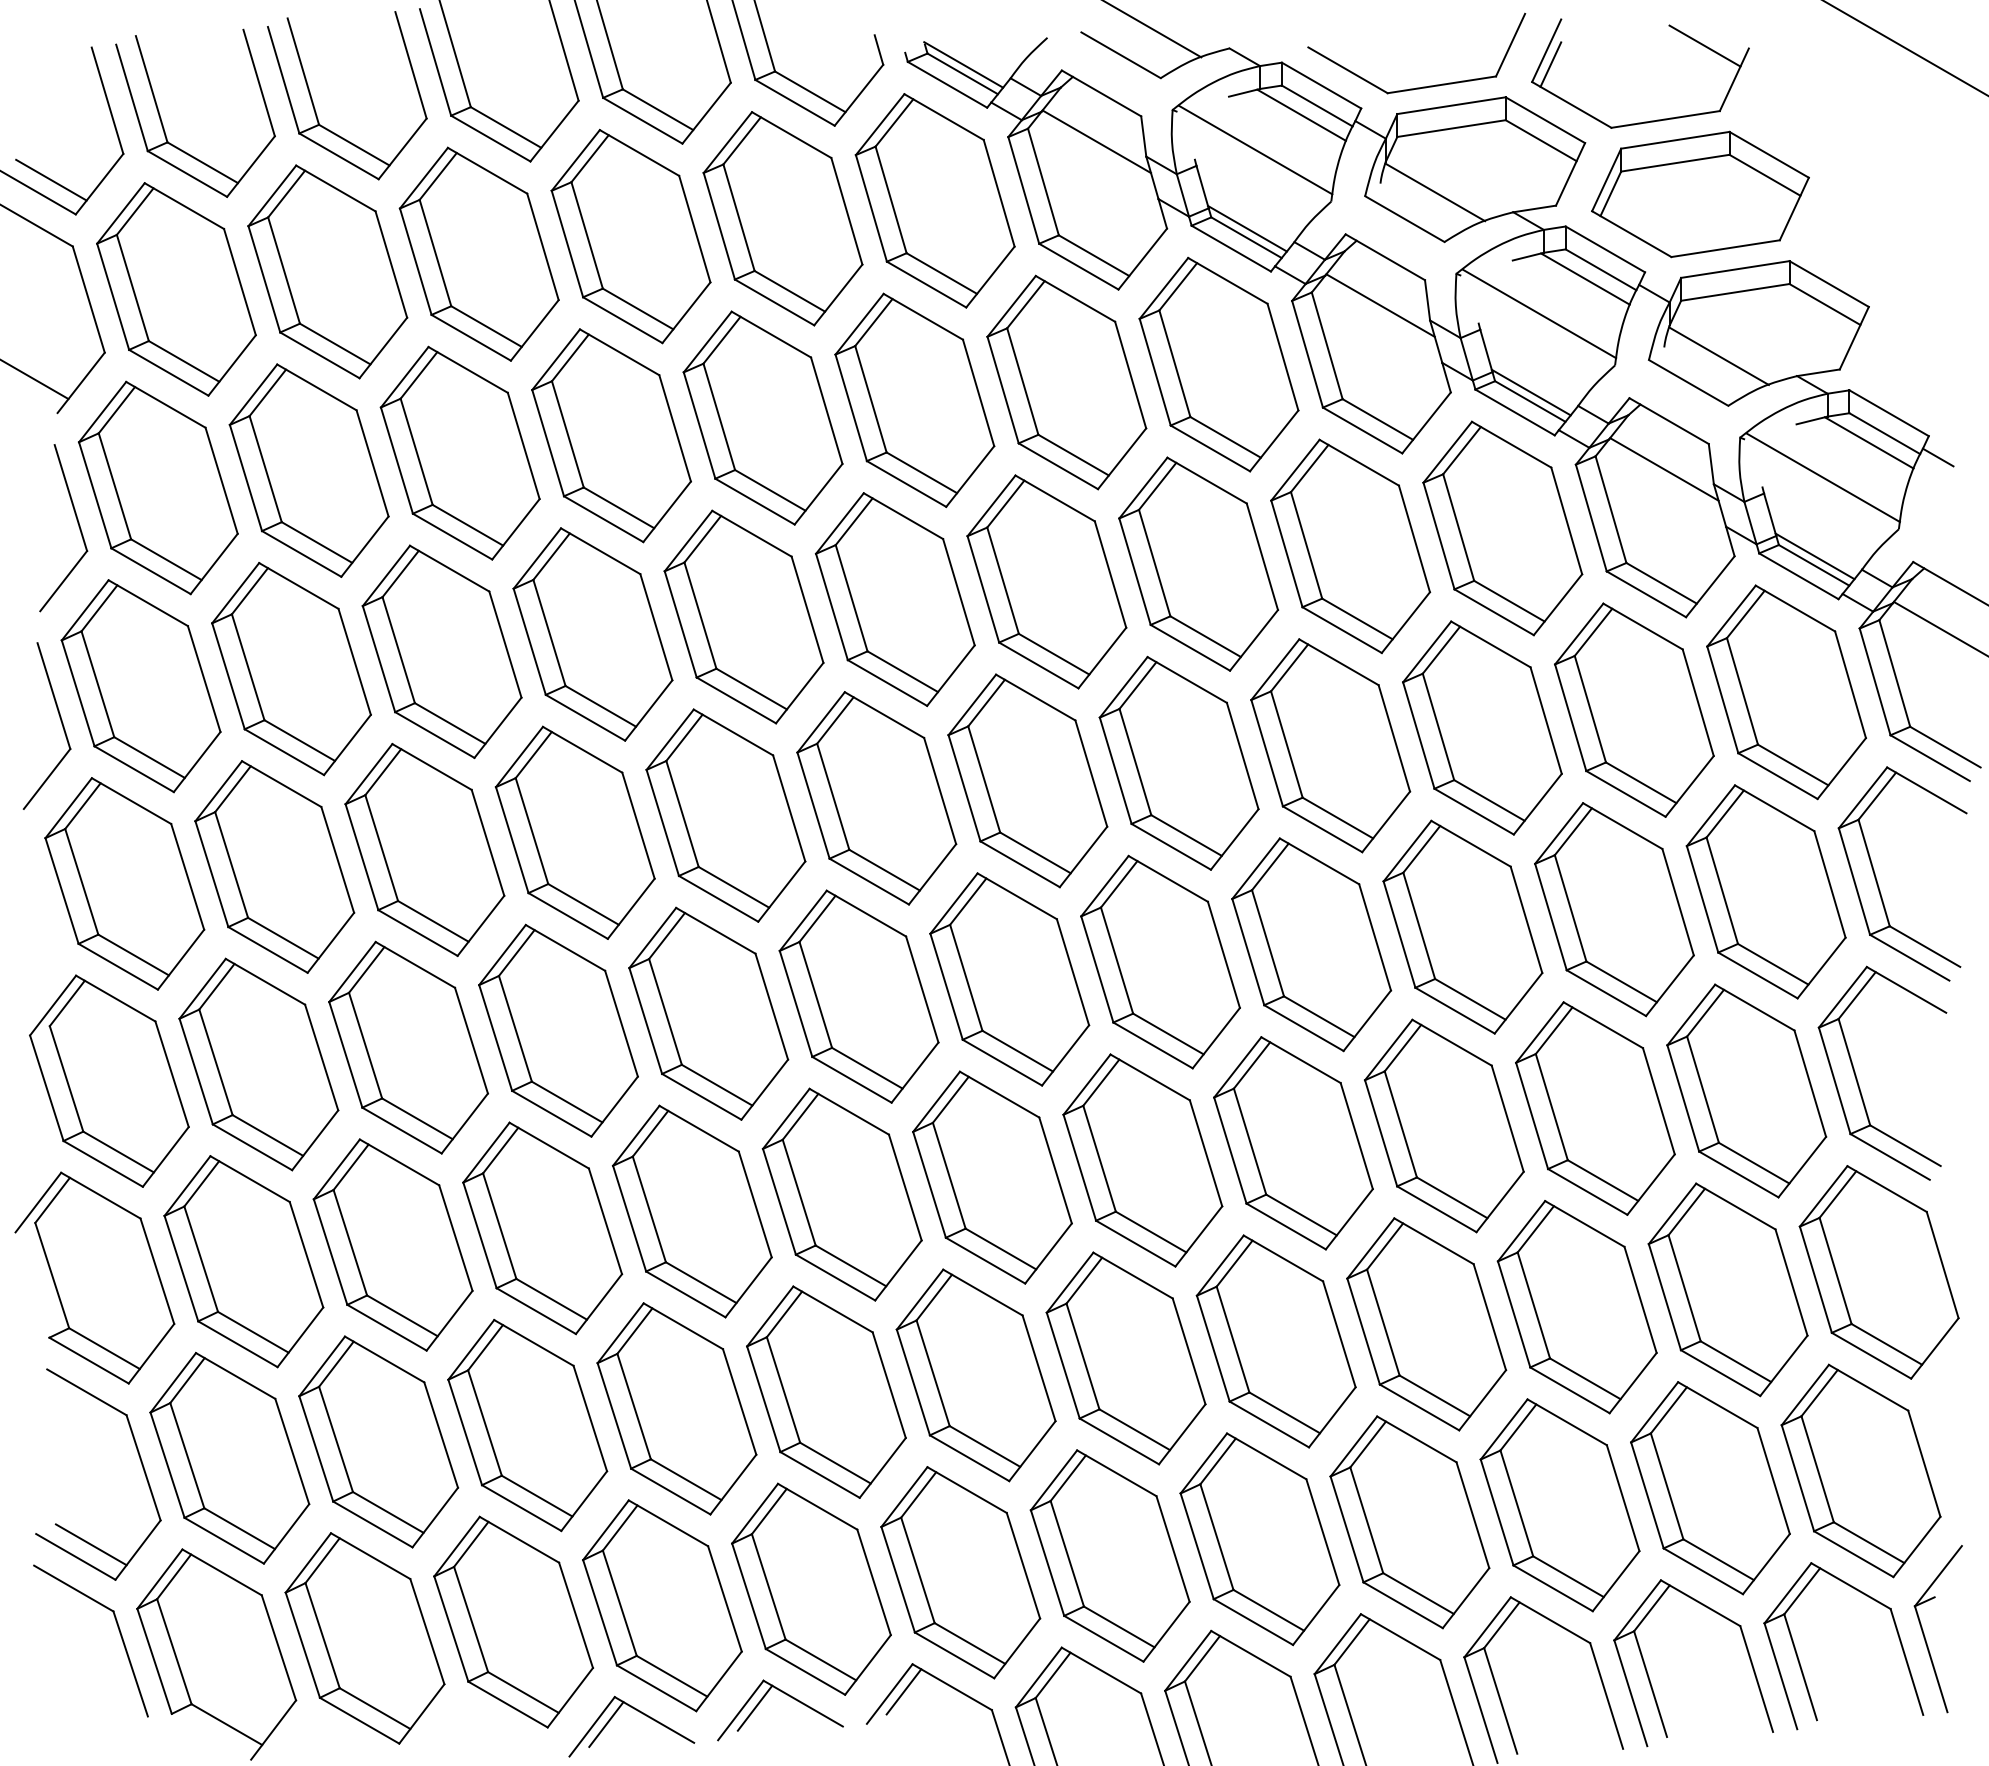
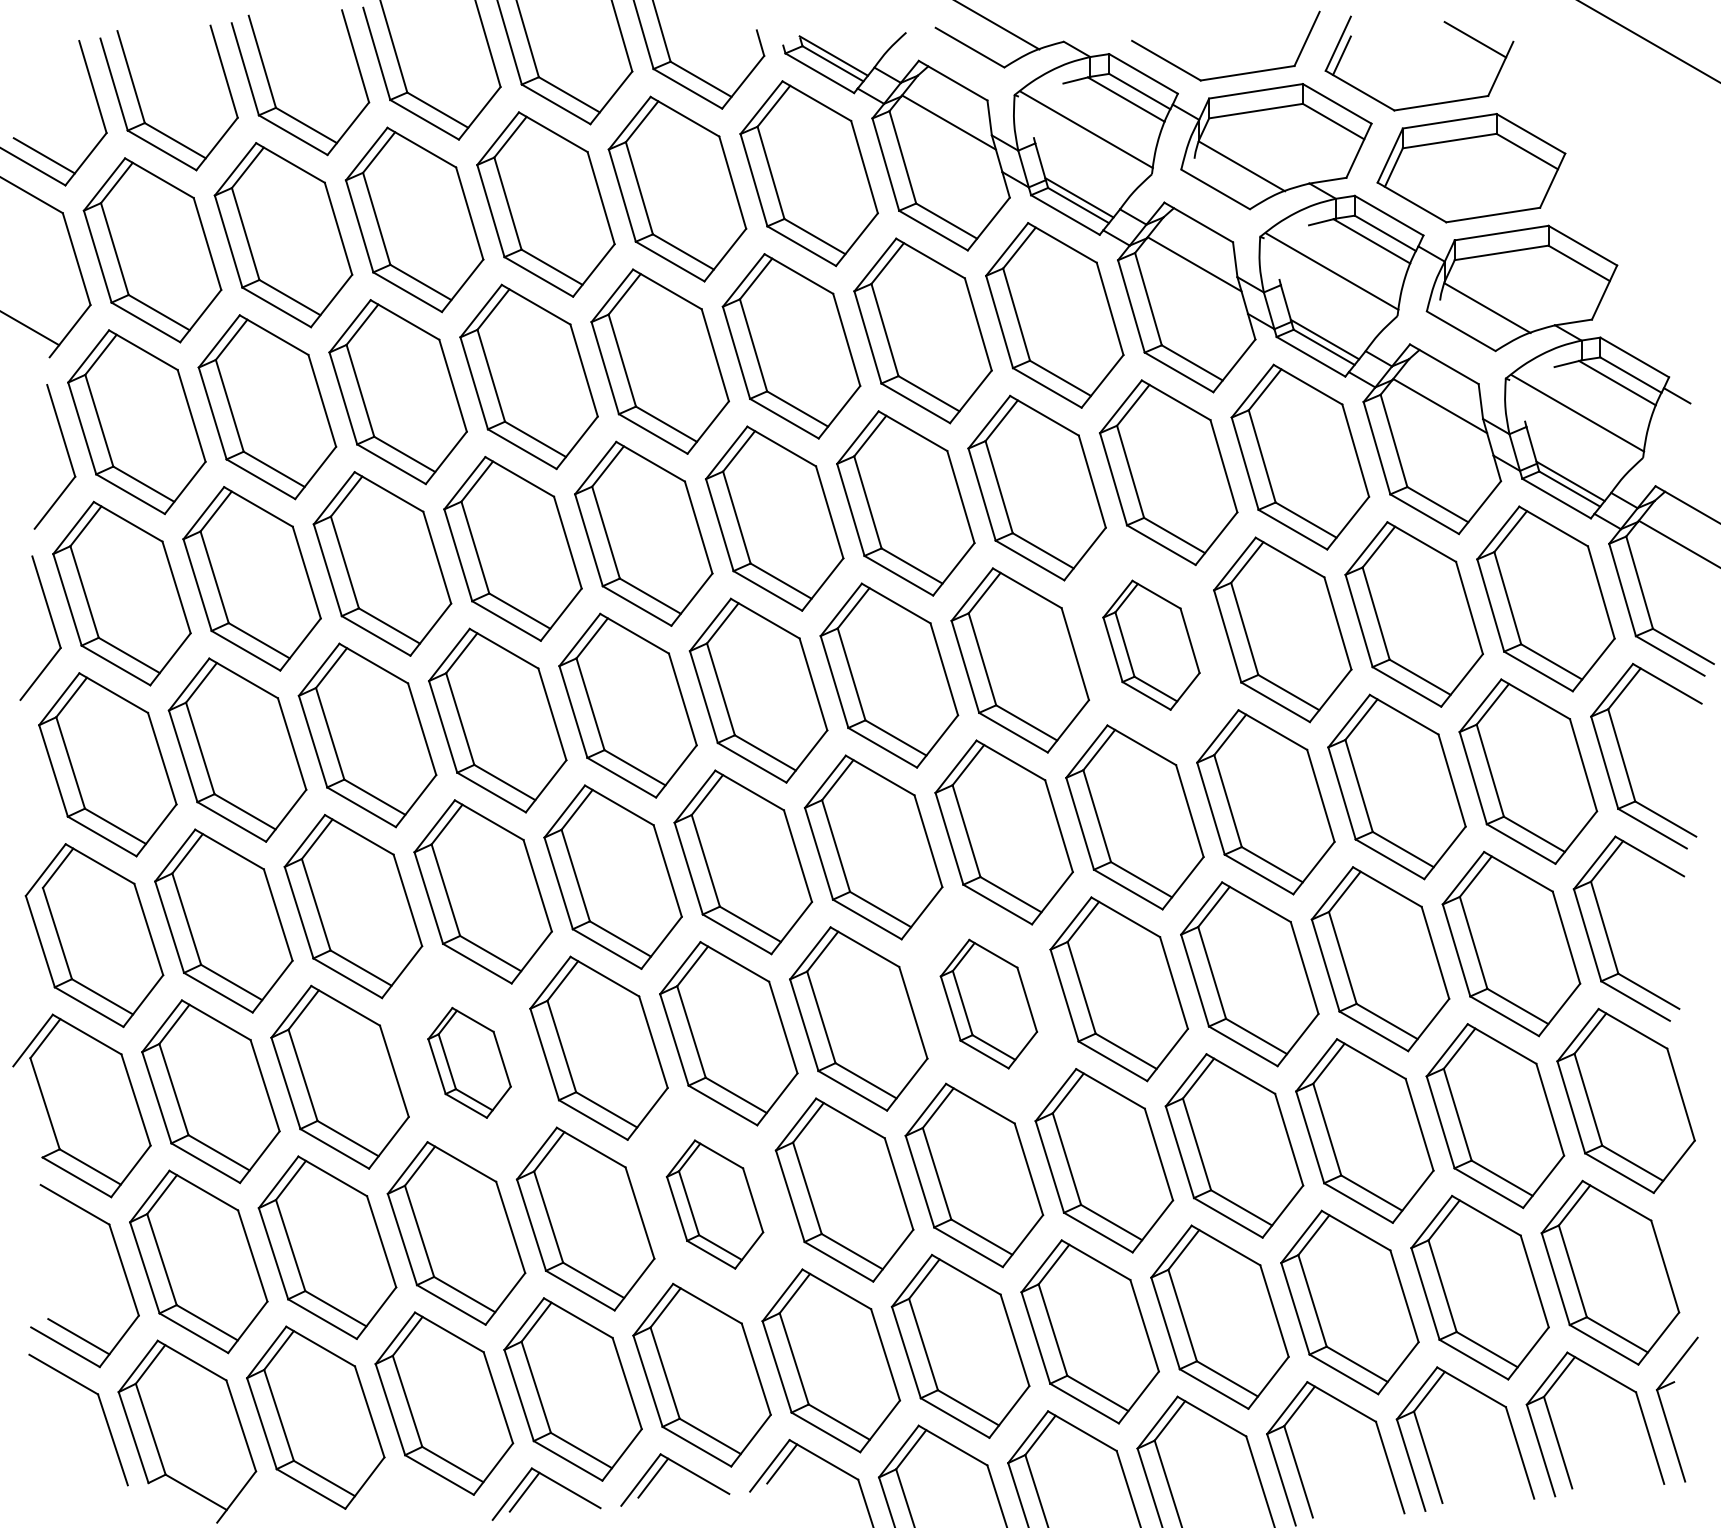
part: (1330, 745) -> (1151, 645), size x0.7
part: (1142, 1160) -> (988, 1004), size x0.7
part: (542, 1228) -> (469, 1062), size x0.6
part: (826, 1391) -> (715, 1204), size x0.7

